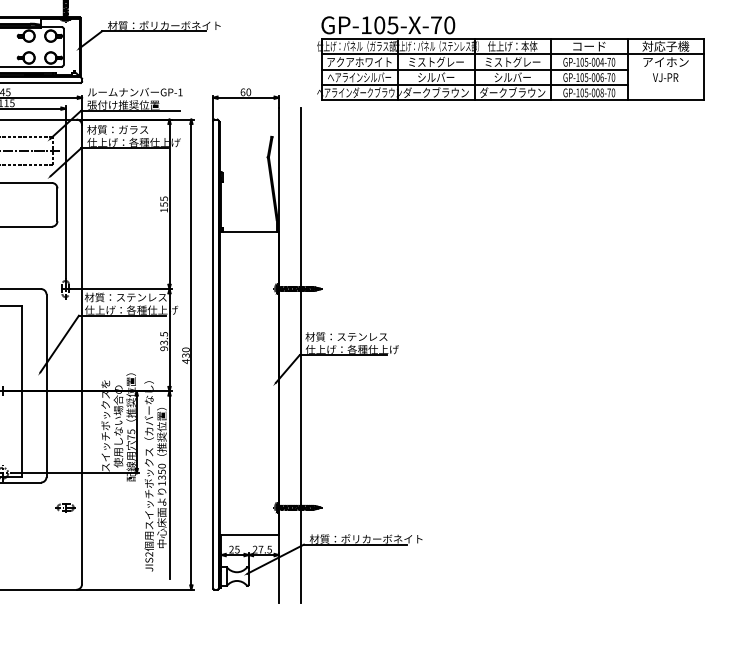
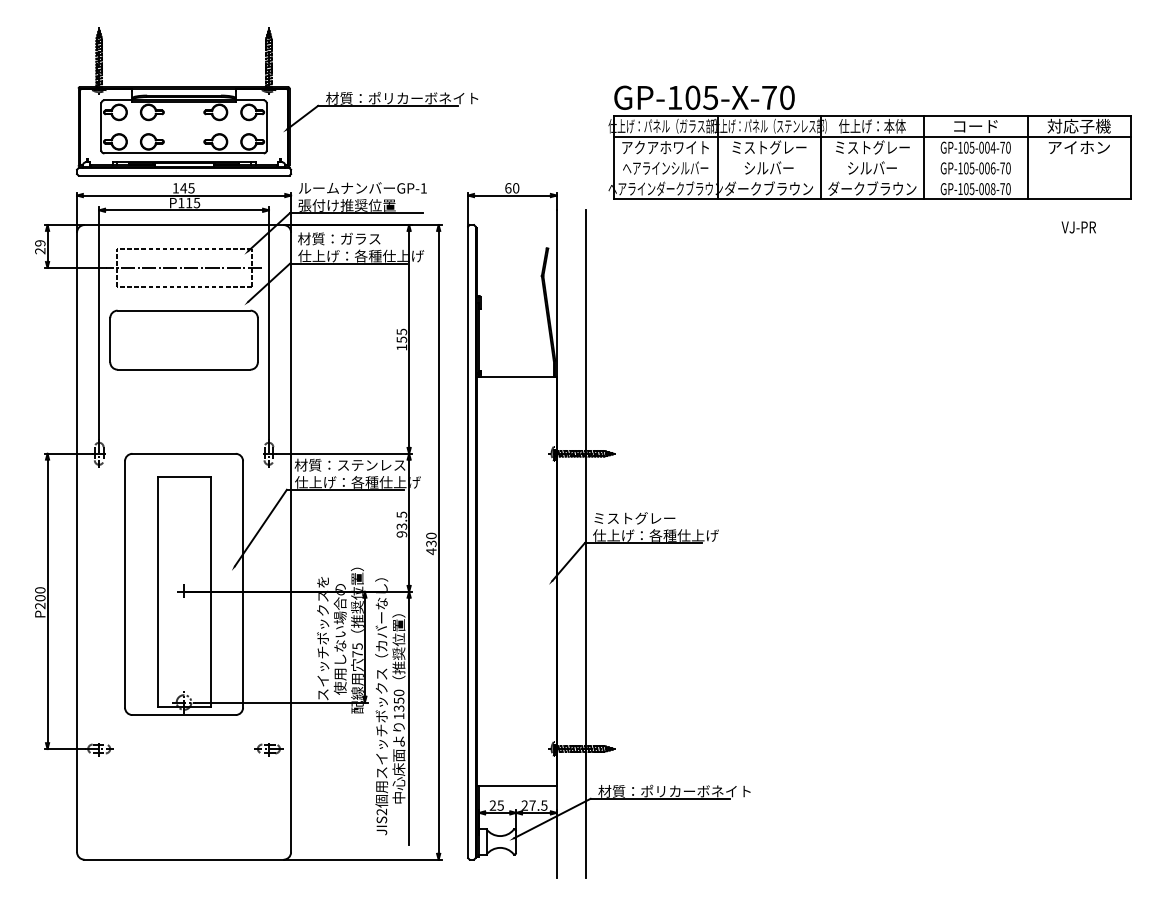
line: (474, 69) -> (820, 157), removed
text: (665, 77) -> (1078, 227), moved
line: (474, 85) -> (820, 178), removed
text: (346, 336) -> (647, 518), 材質：ステンレス -> ミストグレー

